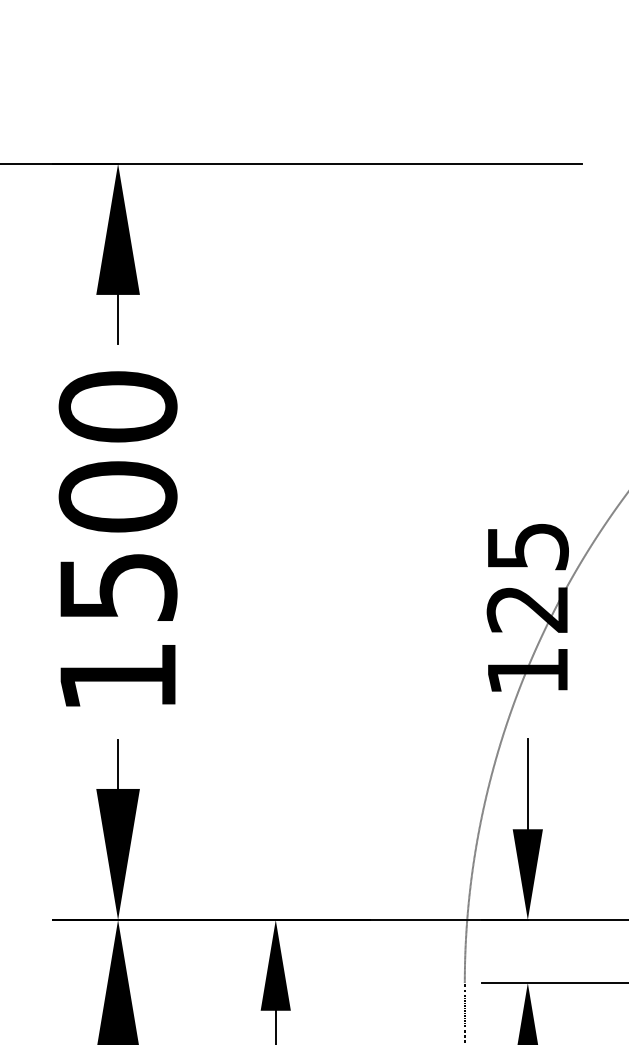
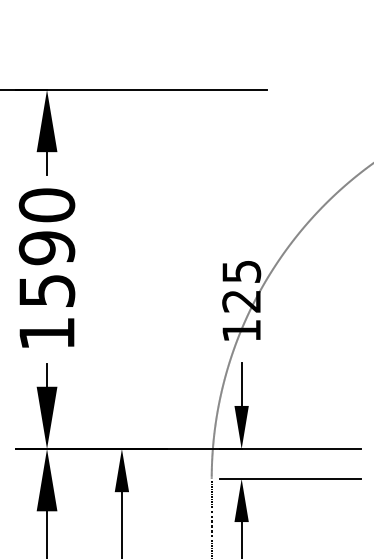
text: (119, 497) -> (47, 248), 1500 -> 1590

